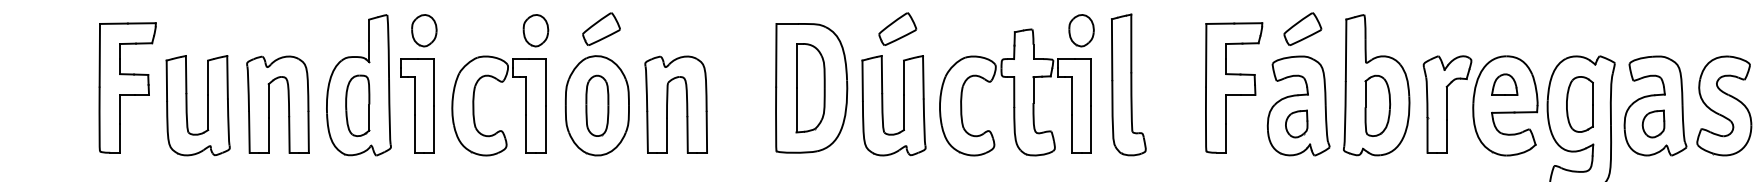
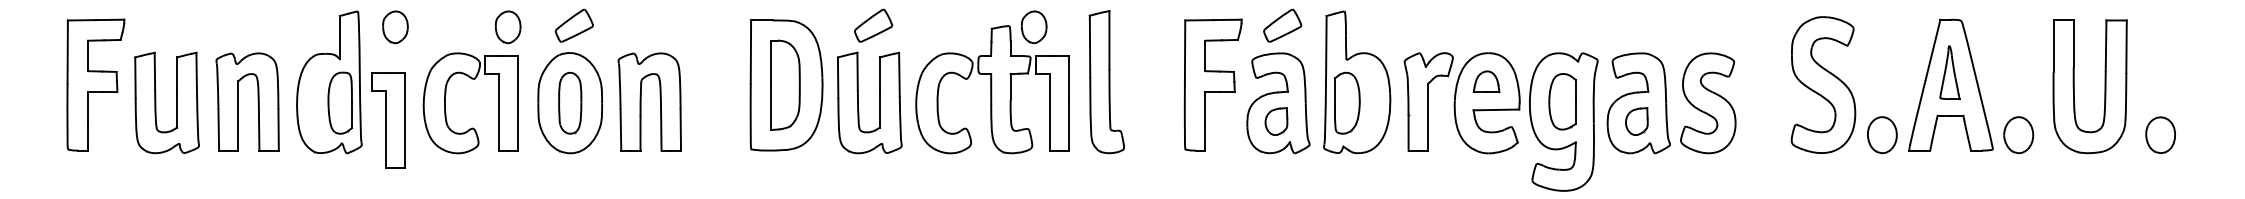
part: (1081, 30) -> (1034, 27), moved
part: (357, 105) -> (339, 102), moved
part: (1376, 105) -> (1346, 102), moved
part: (417, 106) -> (388, 120), moved

